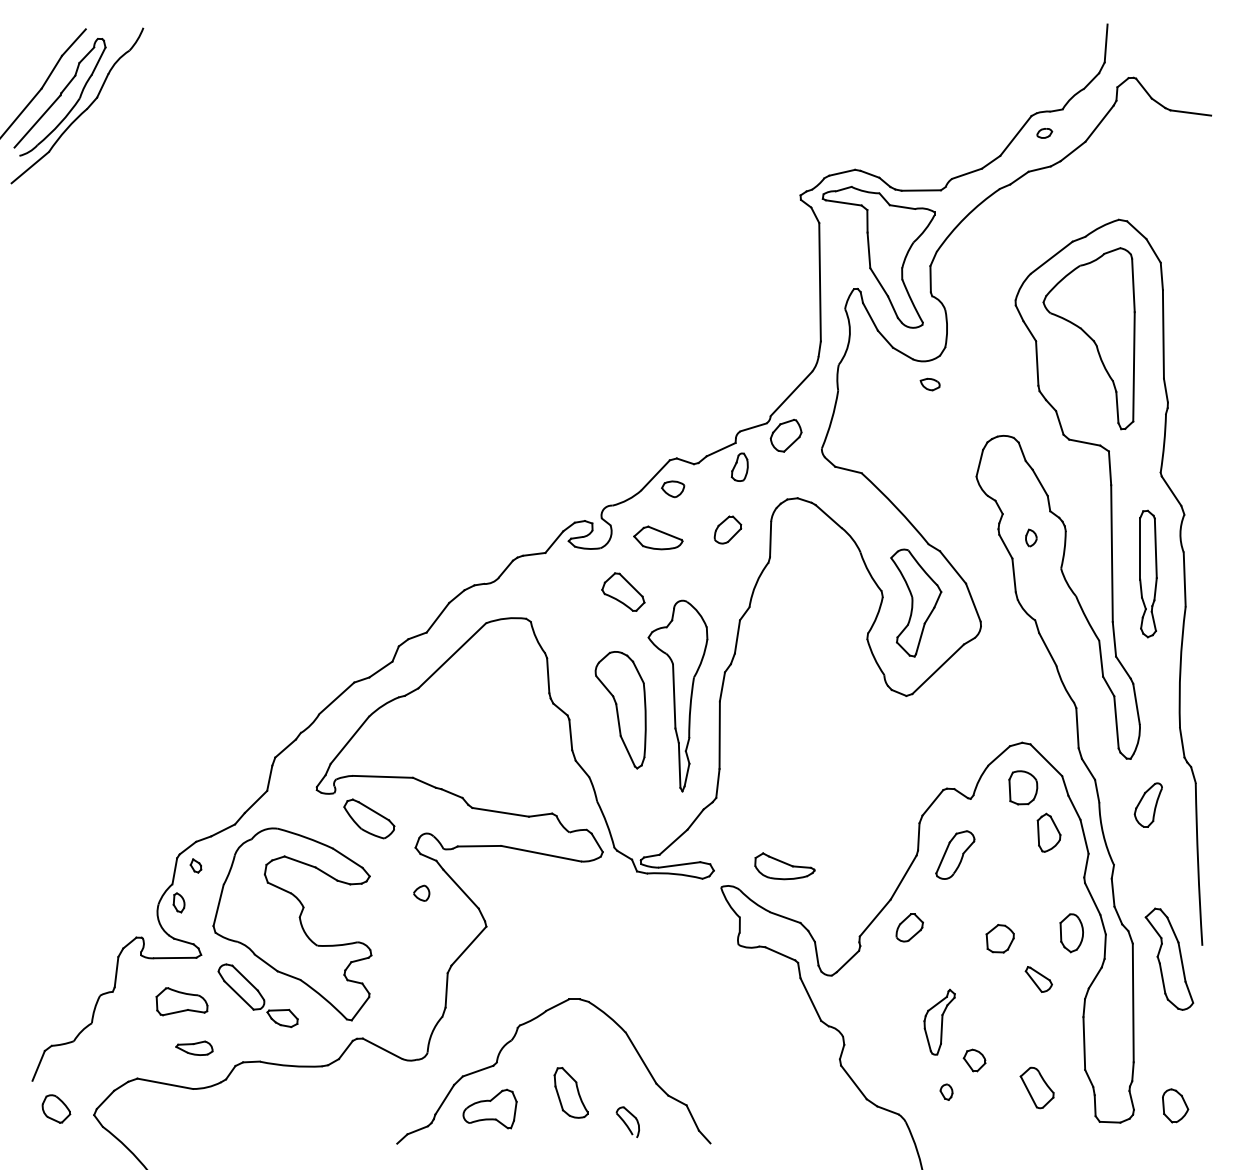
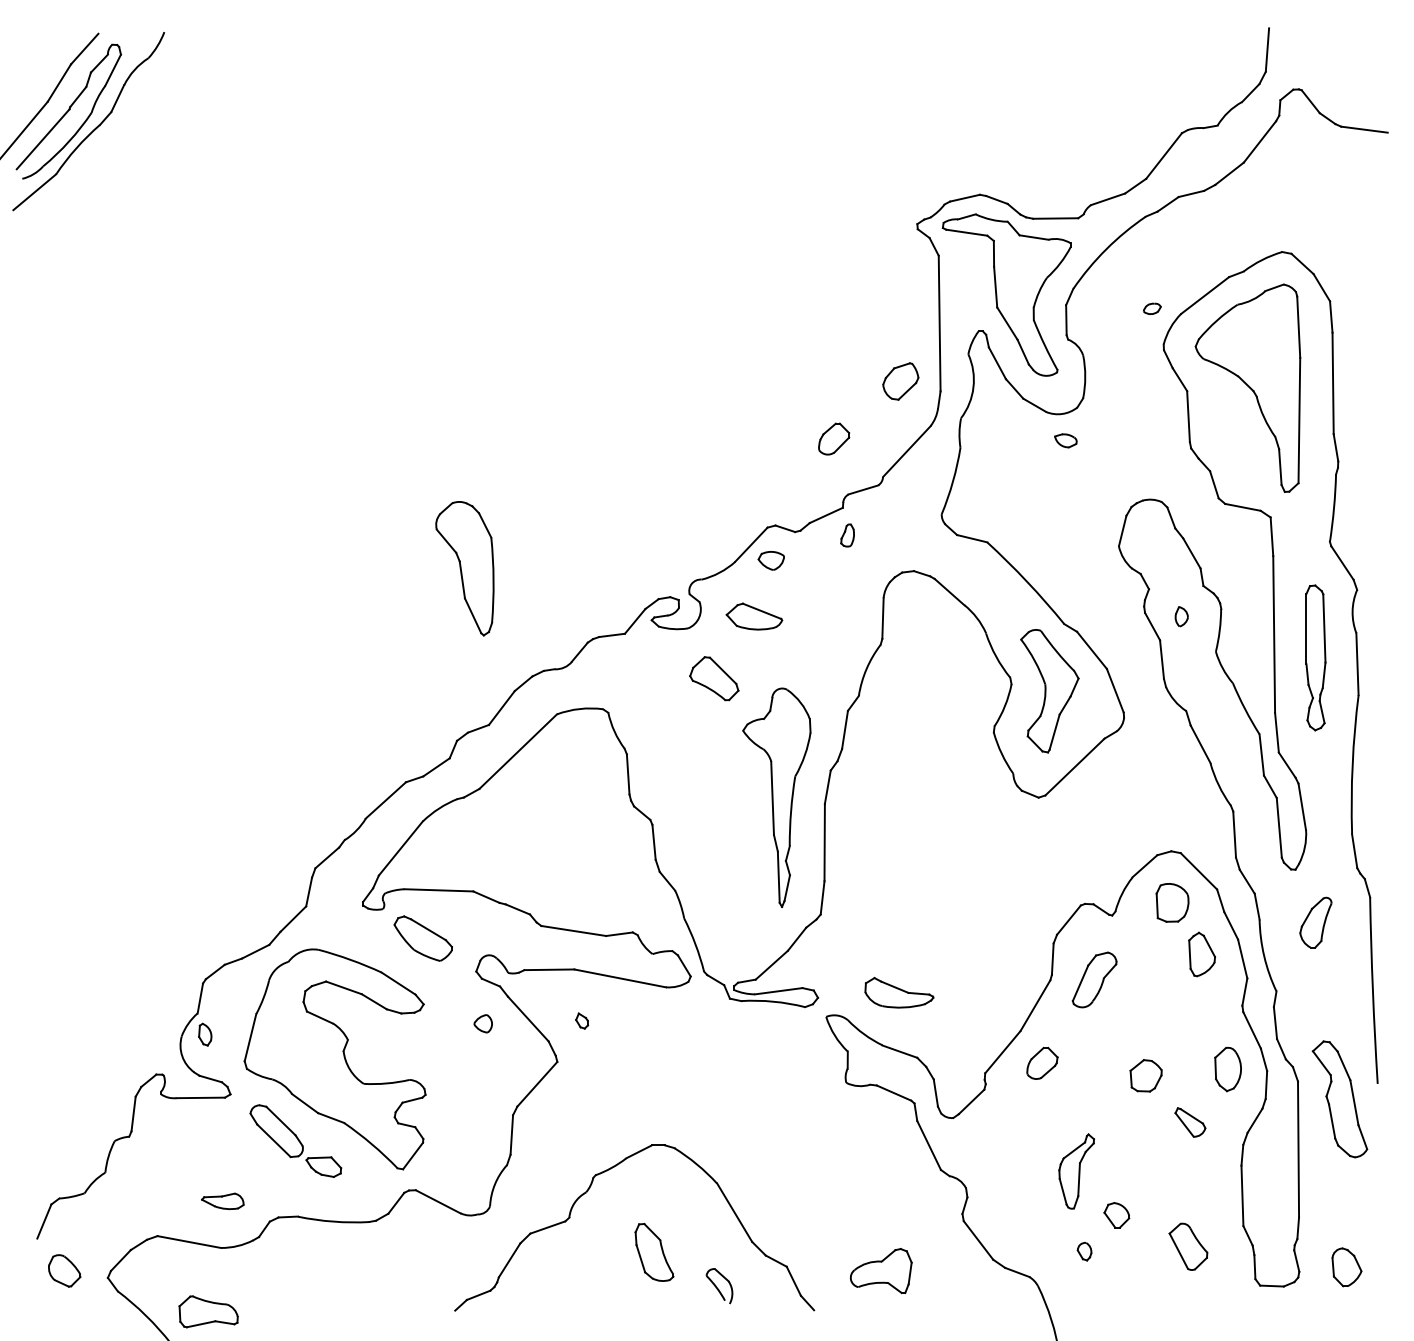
part: (1044, 133) -> (1152, 309), moved
part: (785, 435) -> (900, 381), moved
part: (739, 466) -> (847, 534), size x0.7
part: (727, 529) -> (833, 438), moved
part: (620, 710) -> (464, 569), moved
part: (195, 865) -> (581, 1020), moved
part: (181, 1001) -> (208, 1311), moved
part: (489, 1108) -> (880, 1270), moved

